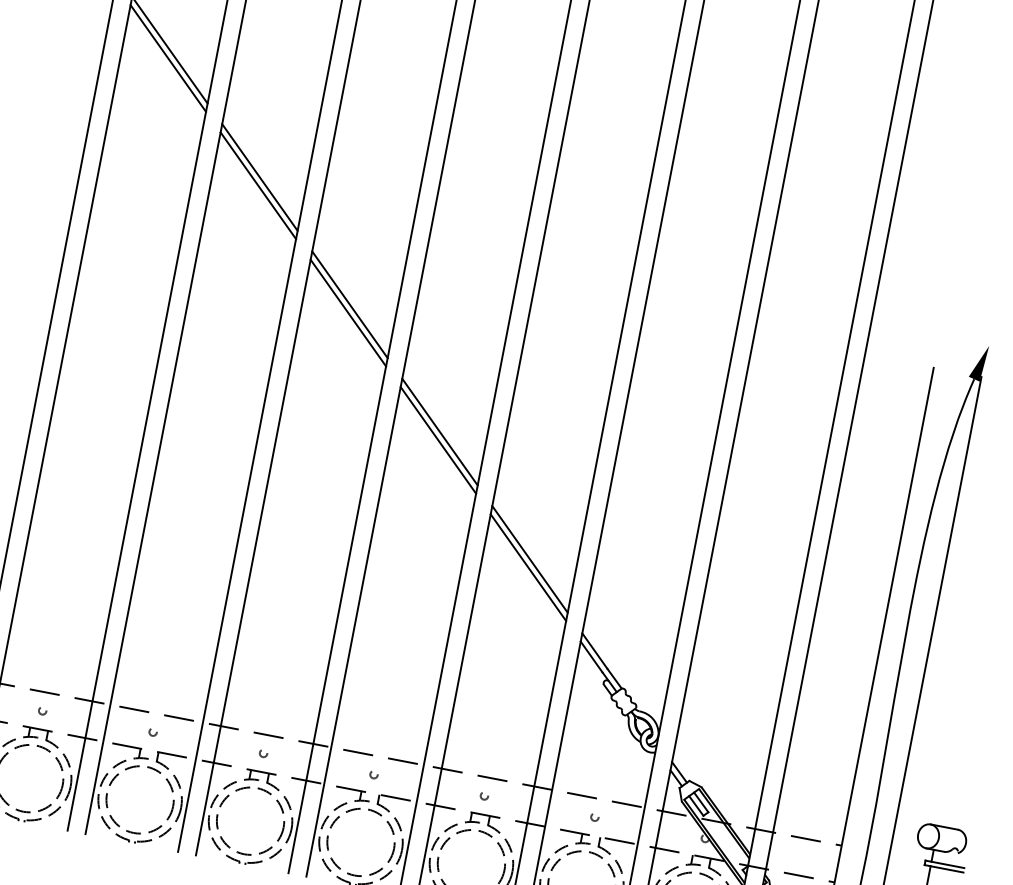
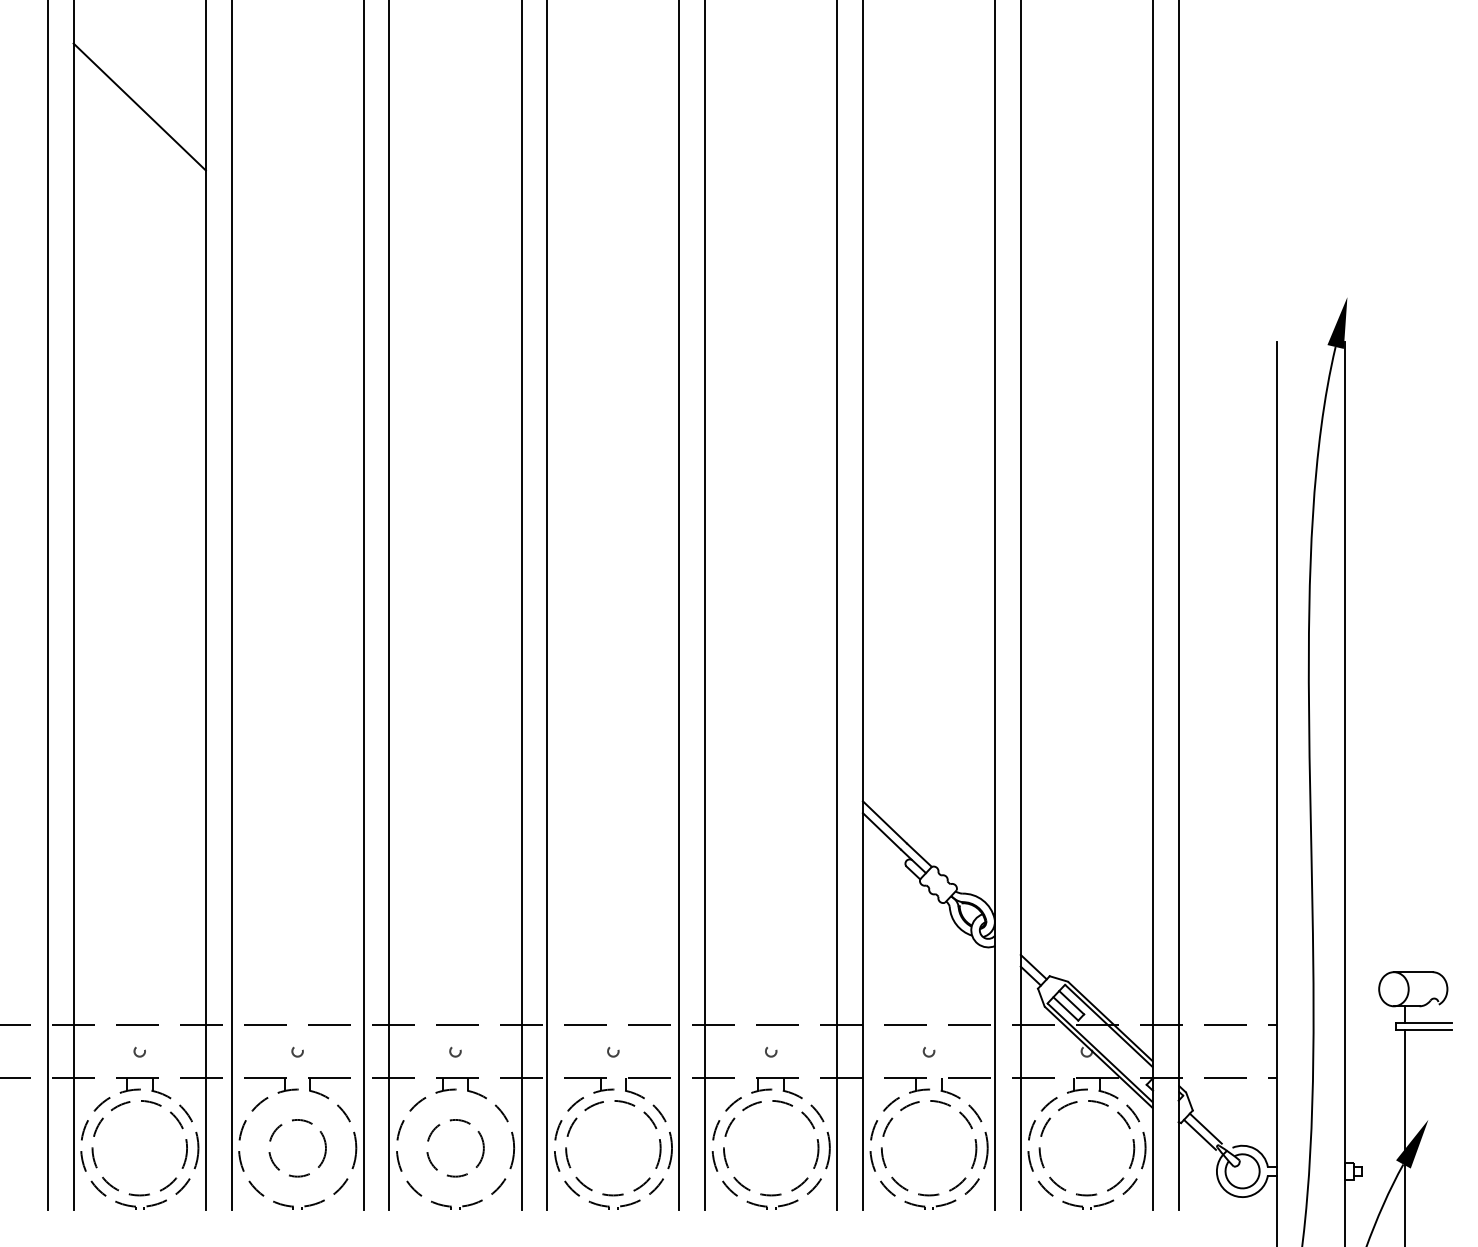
line: (168, 58) -> (139, 118), removed
line: (259, 177) -> (297, 258), removed
line: (258, 185) -> (297, 269), removed
line: (350, 304) -> (455, 409), removed
line: (348, 312) -> (455, 421), removed
line: (440, 431) -> (613, 561), removed
line: (438, 440) -> (613, 573), removed
line: (530, 558) -> (771, 712), removed
line: (528, 567) -> (771, 724), removed
circle: (139, 800) -> (297, 1148), size x0.6
circle: (250, 821) -> (455, 1148), size x0.6

